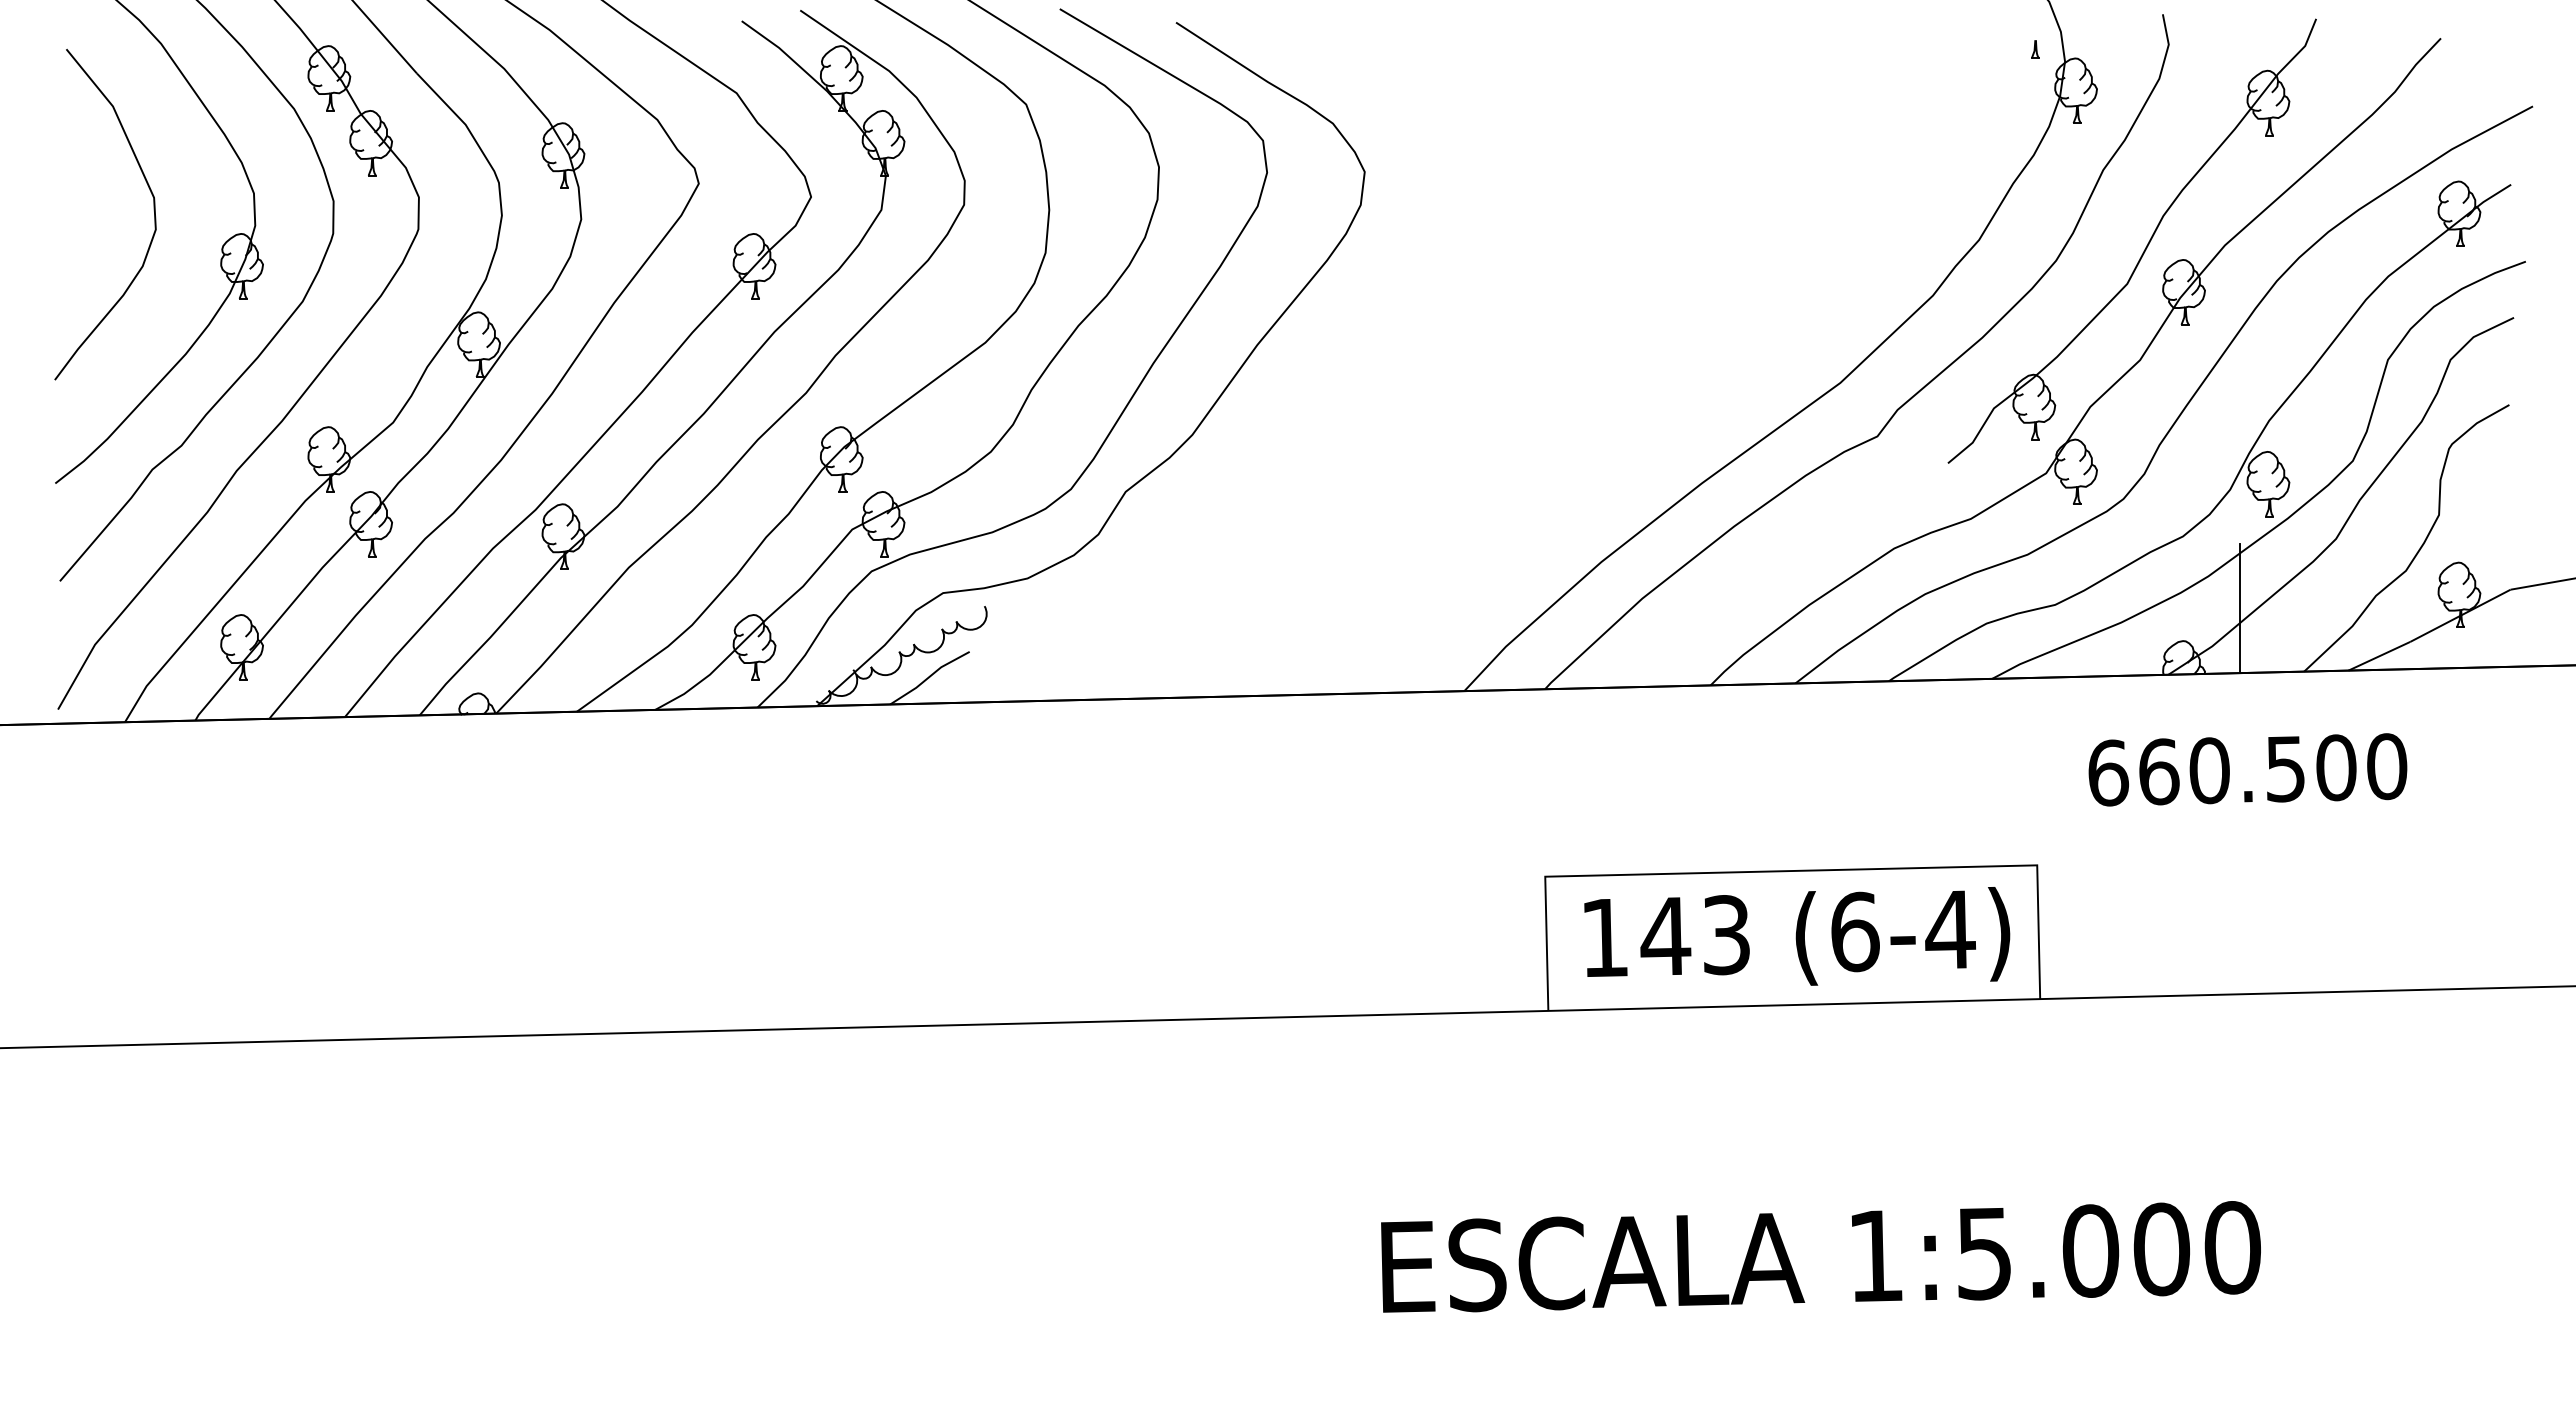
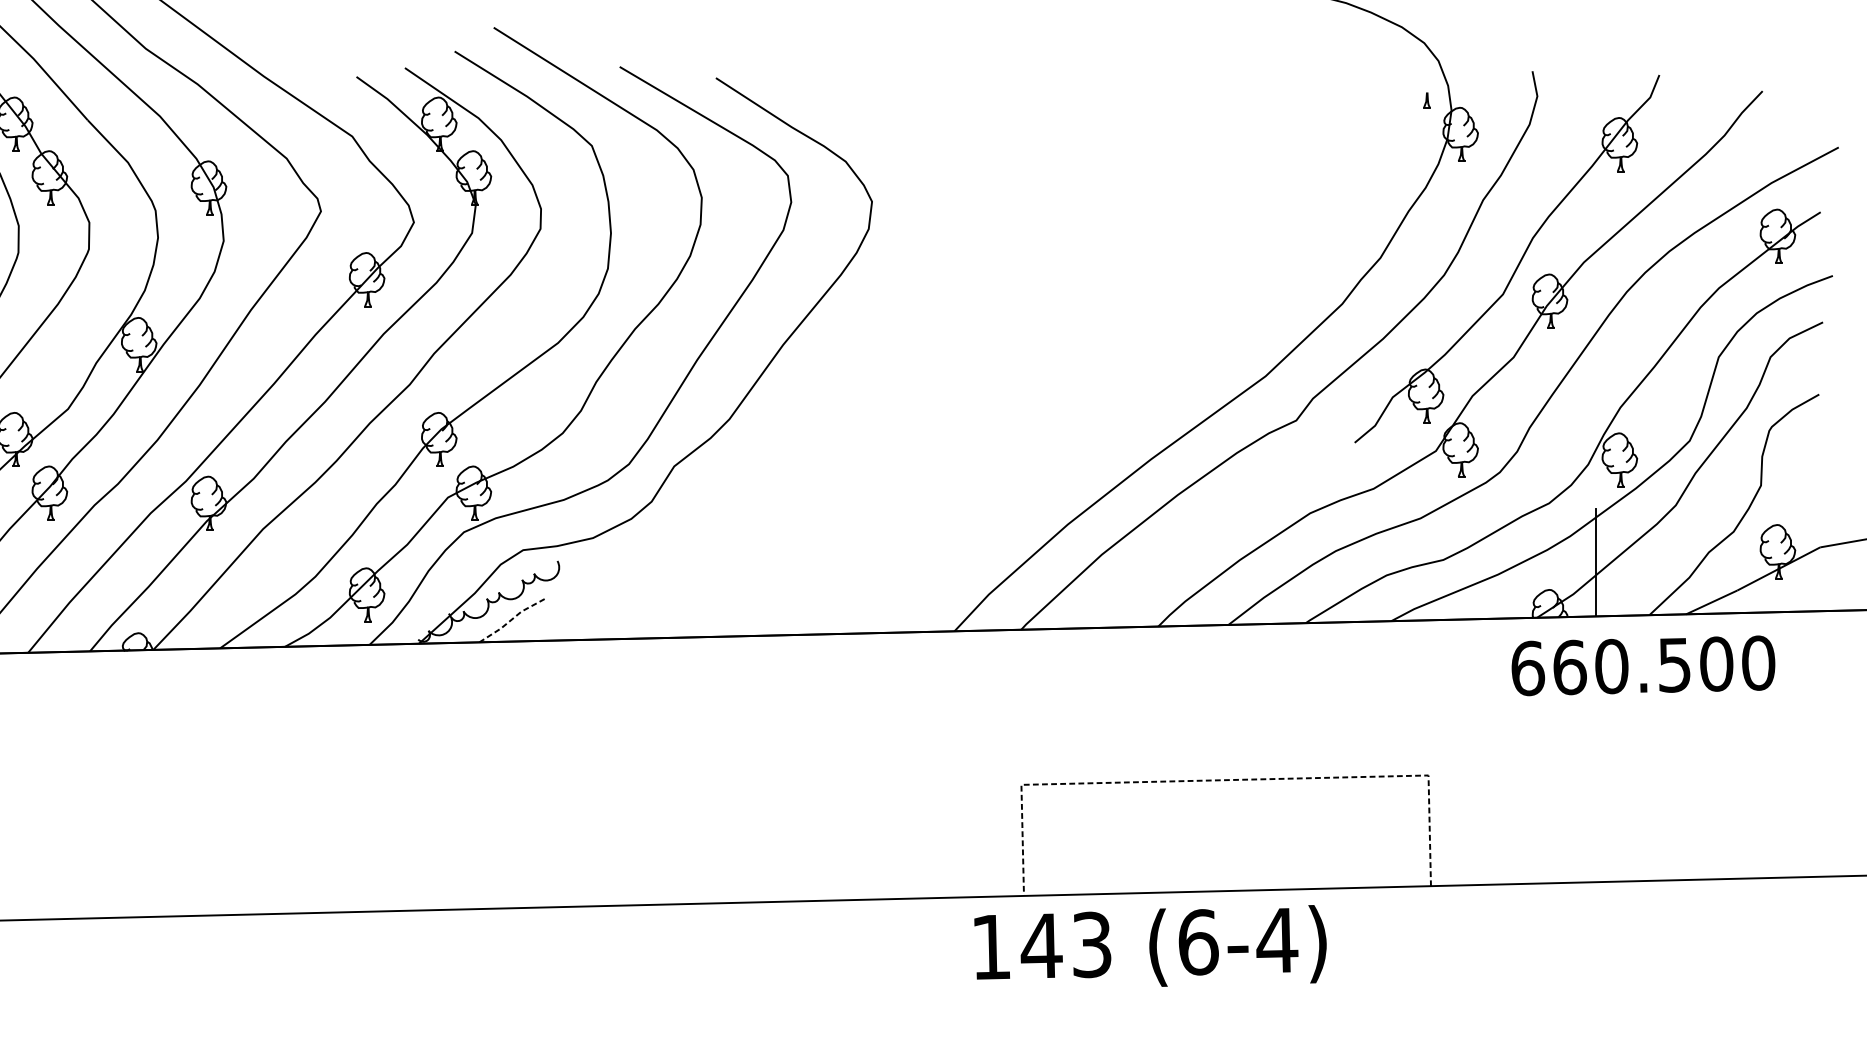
line: (929, 676) -> (511, 619), solid -> dashed
text: (2247, 769) -> (1643, 665), moved
line: (1790, 871) -> (1224, 780), solid -> dashed
text: (1797, 936) -> (1150, 946), moved

